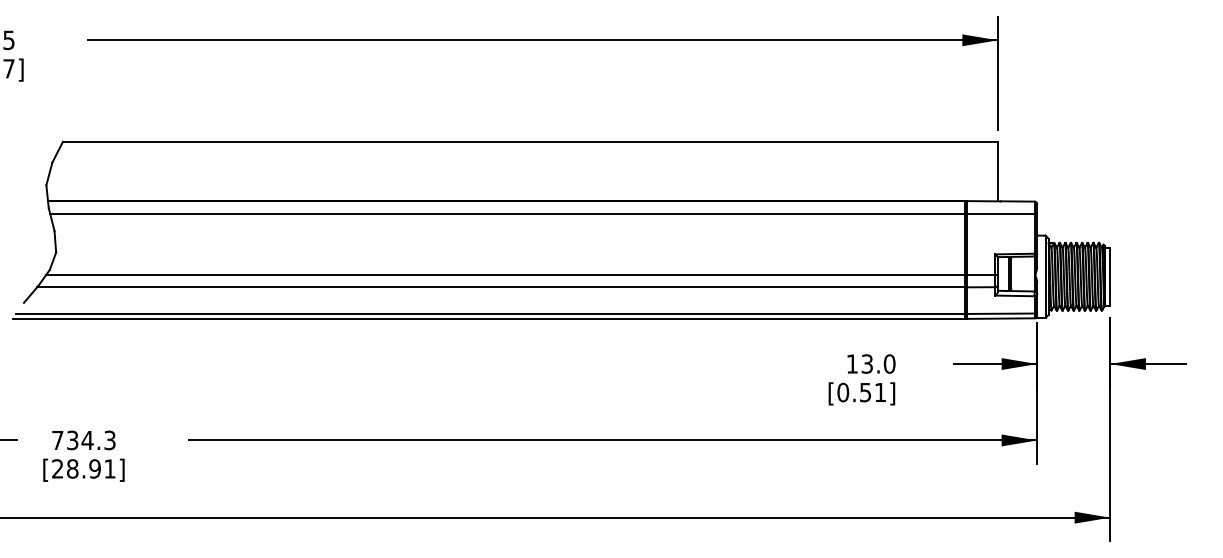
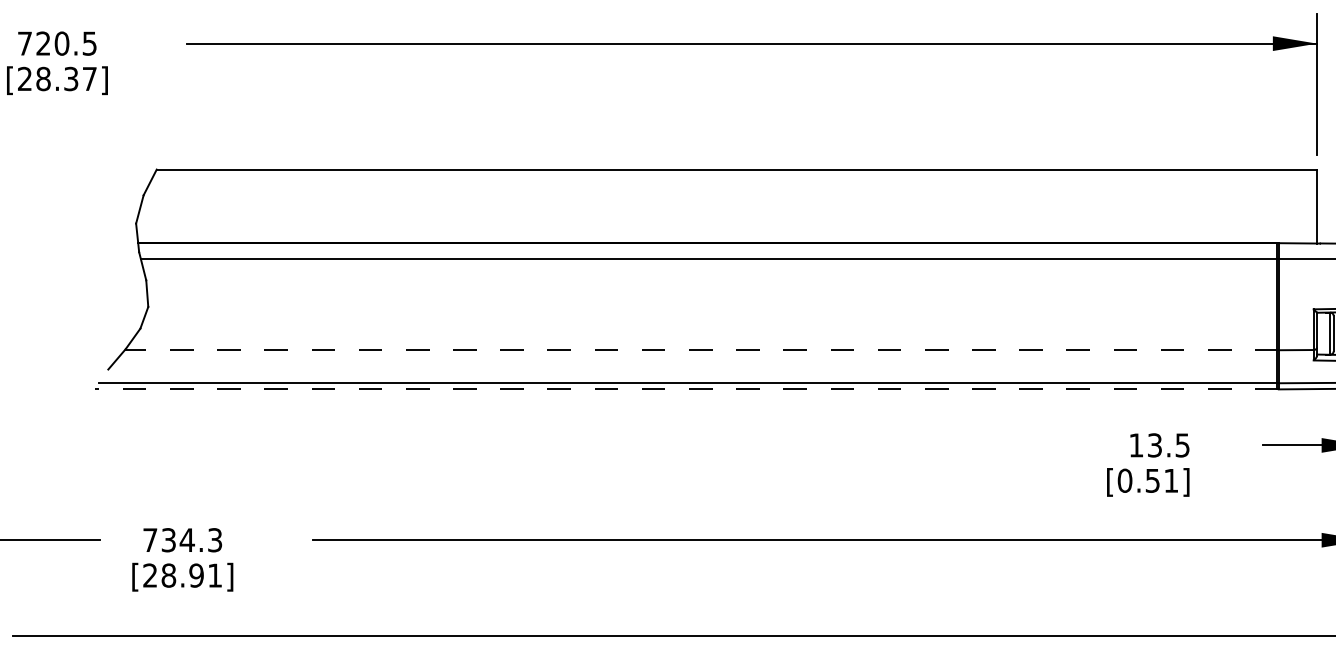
line: (521, 275) -> (725, 335), removed
line: (502, 287) -> (702, 350), solid -> dashed
line: (489, 318) -> (686, 388), solid -> dashed
text: (889, 363) -> (1182, 444), 13.0 -> 13.5

